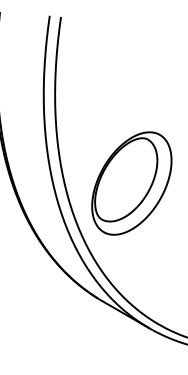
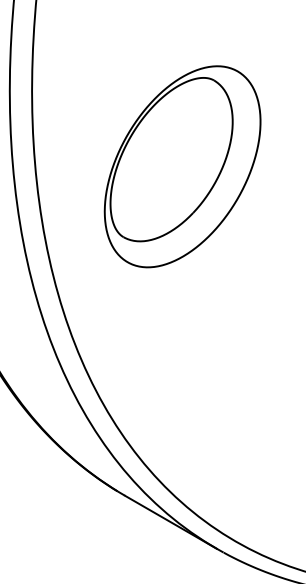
part: (131, 183) -> (181, 166), moved

